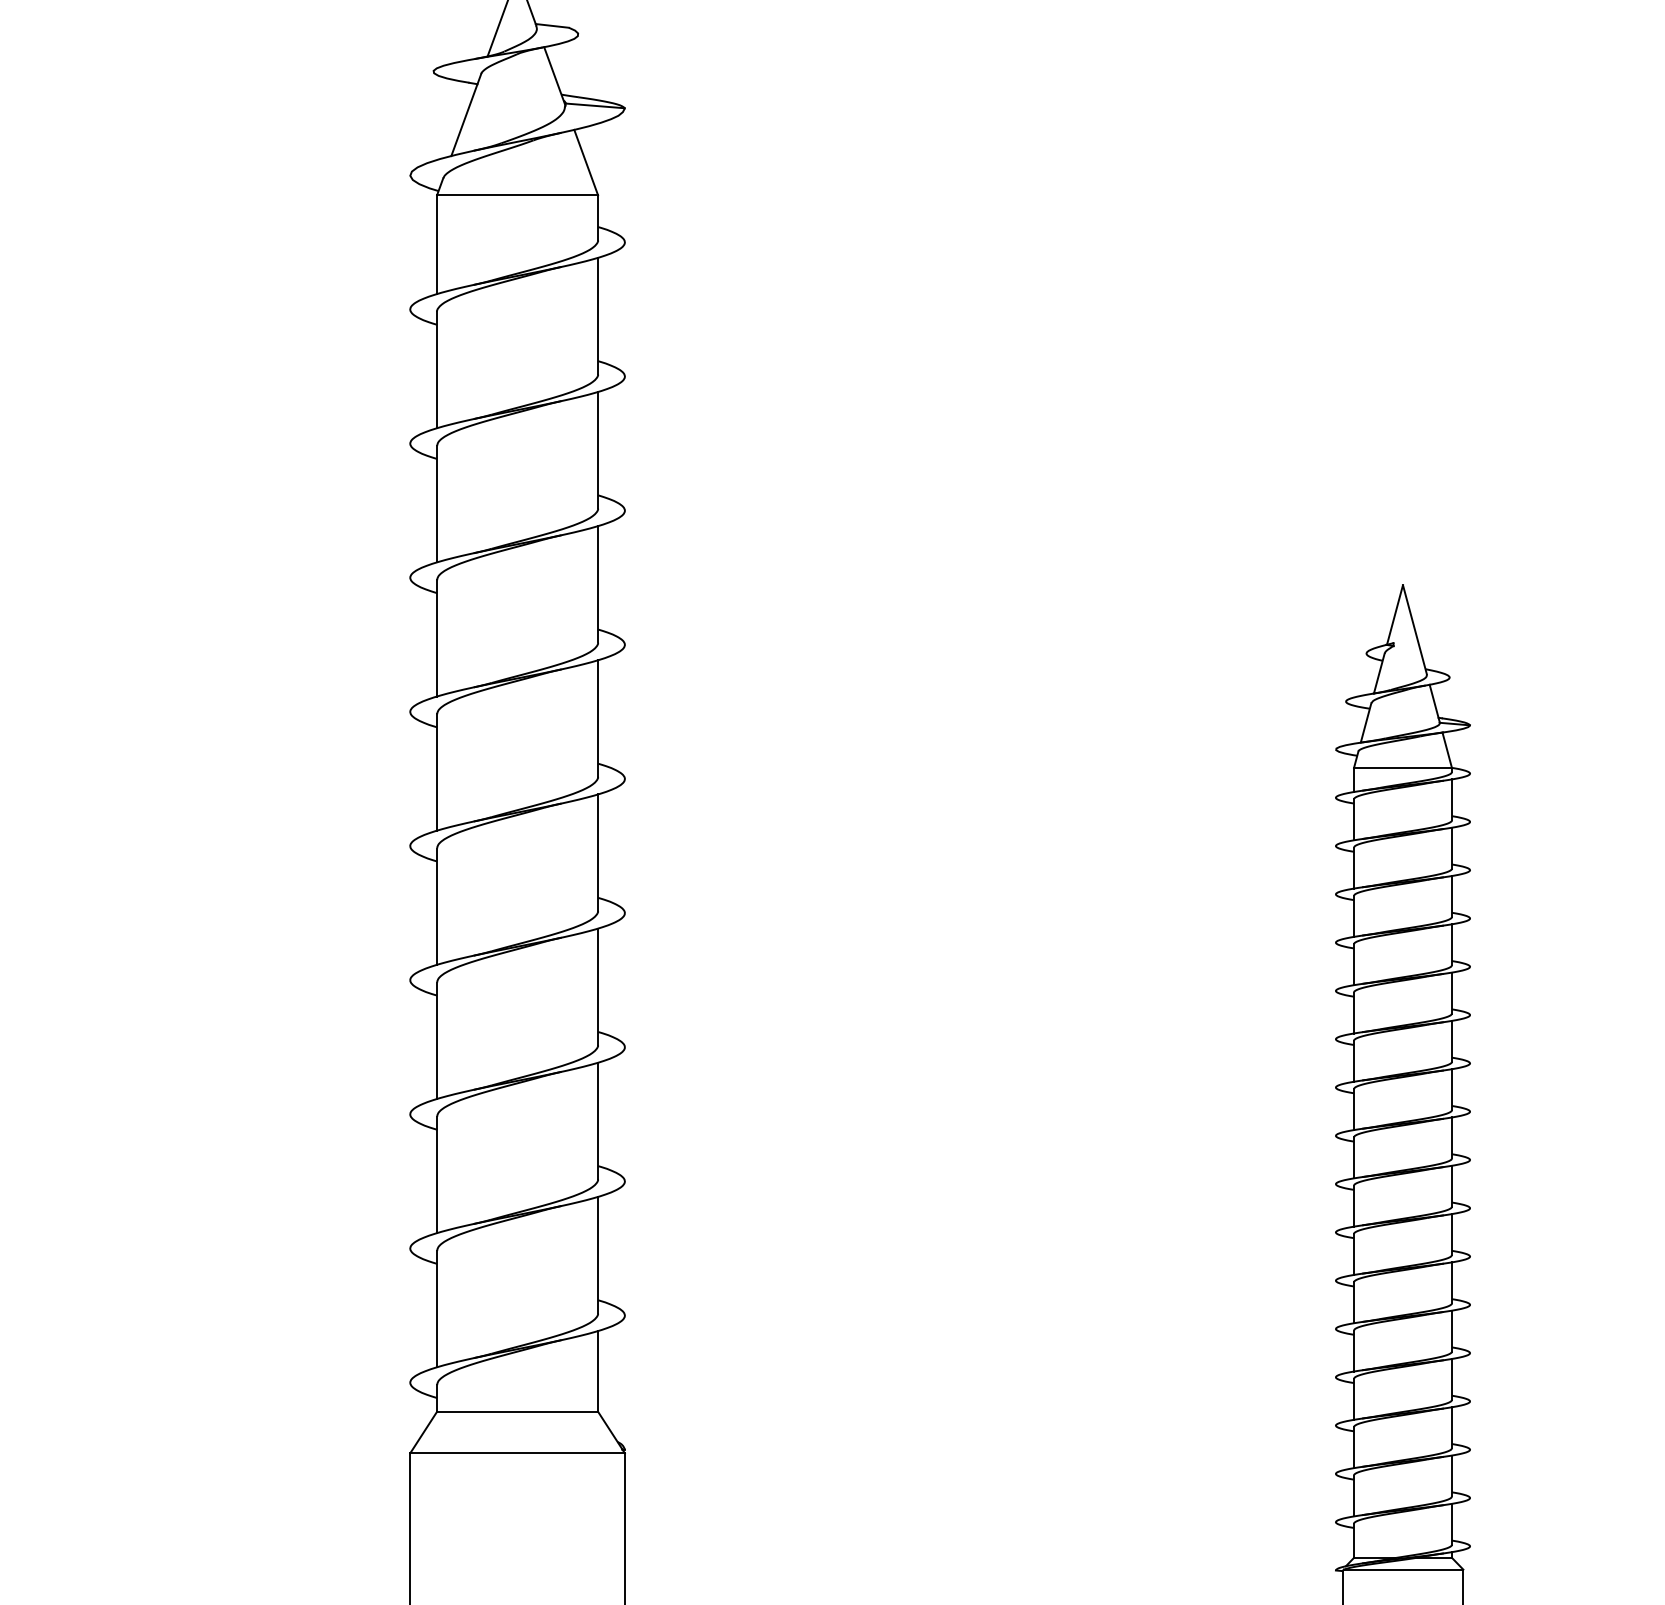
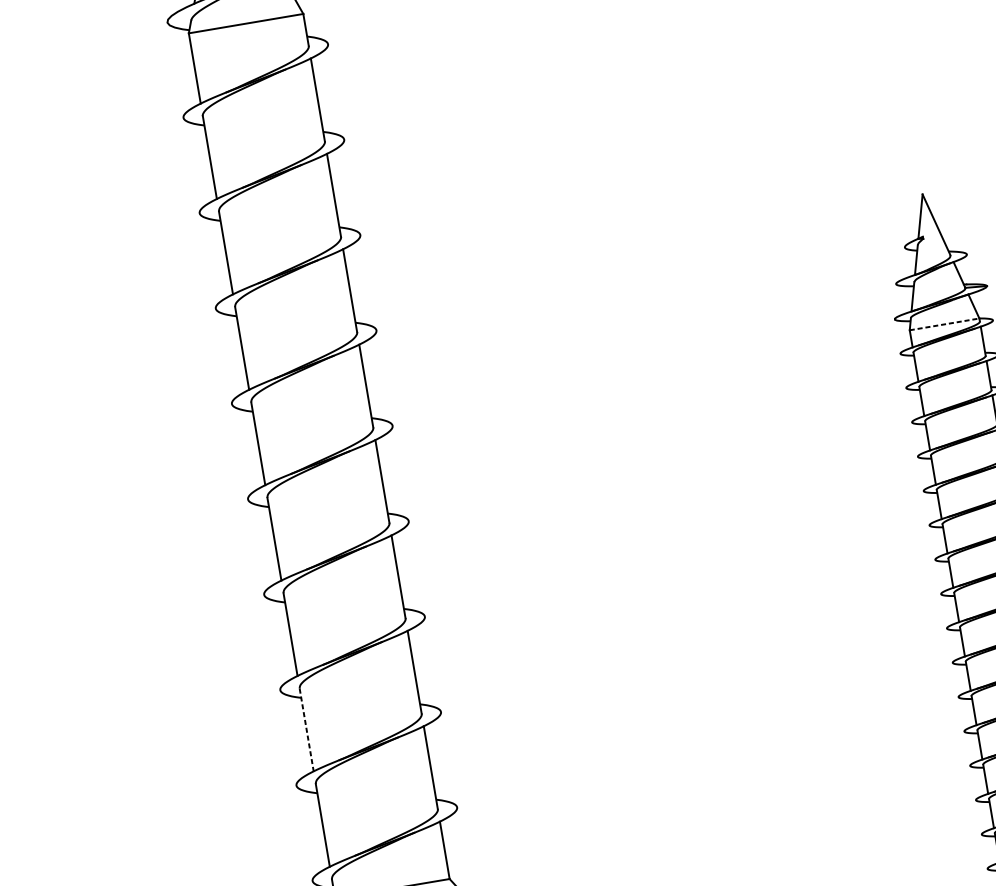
line: (1402, 767) -> (944, 324), solid -> dashed
line: (437, 1175) -> (307, 730), solid -> dashed

